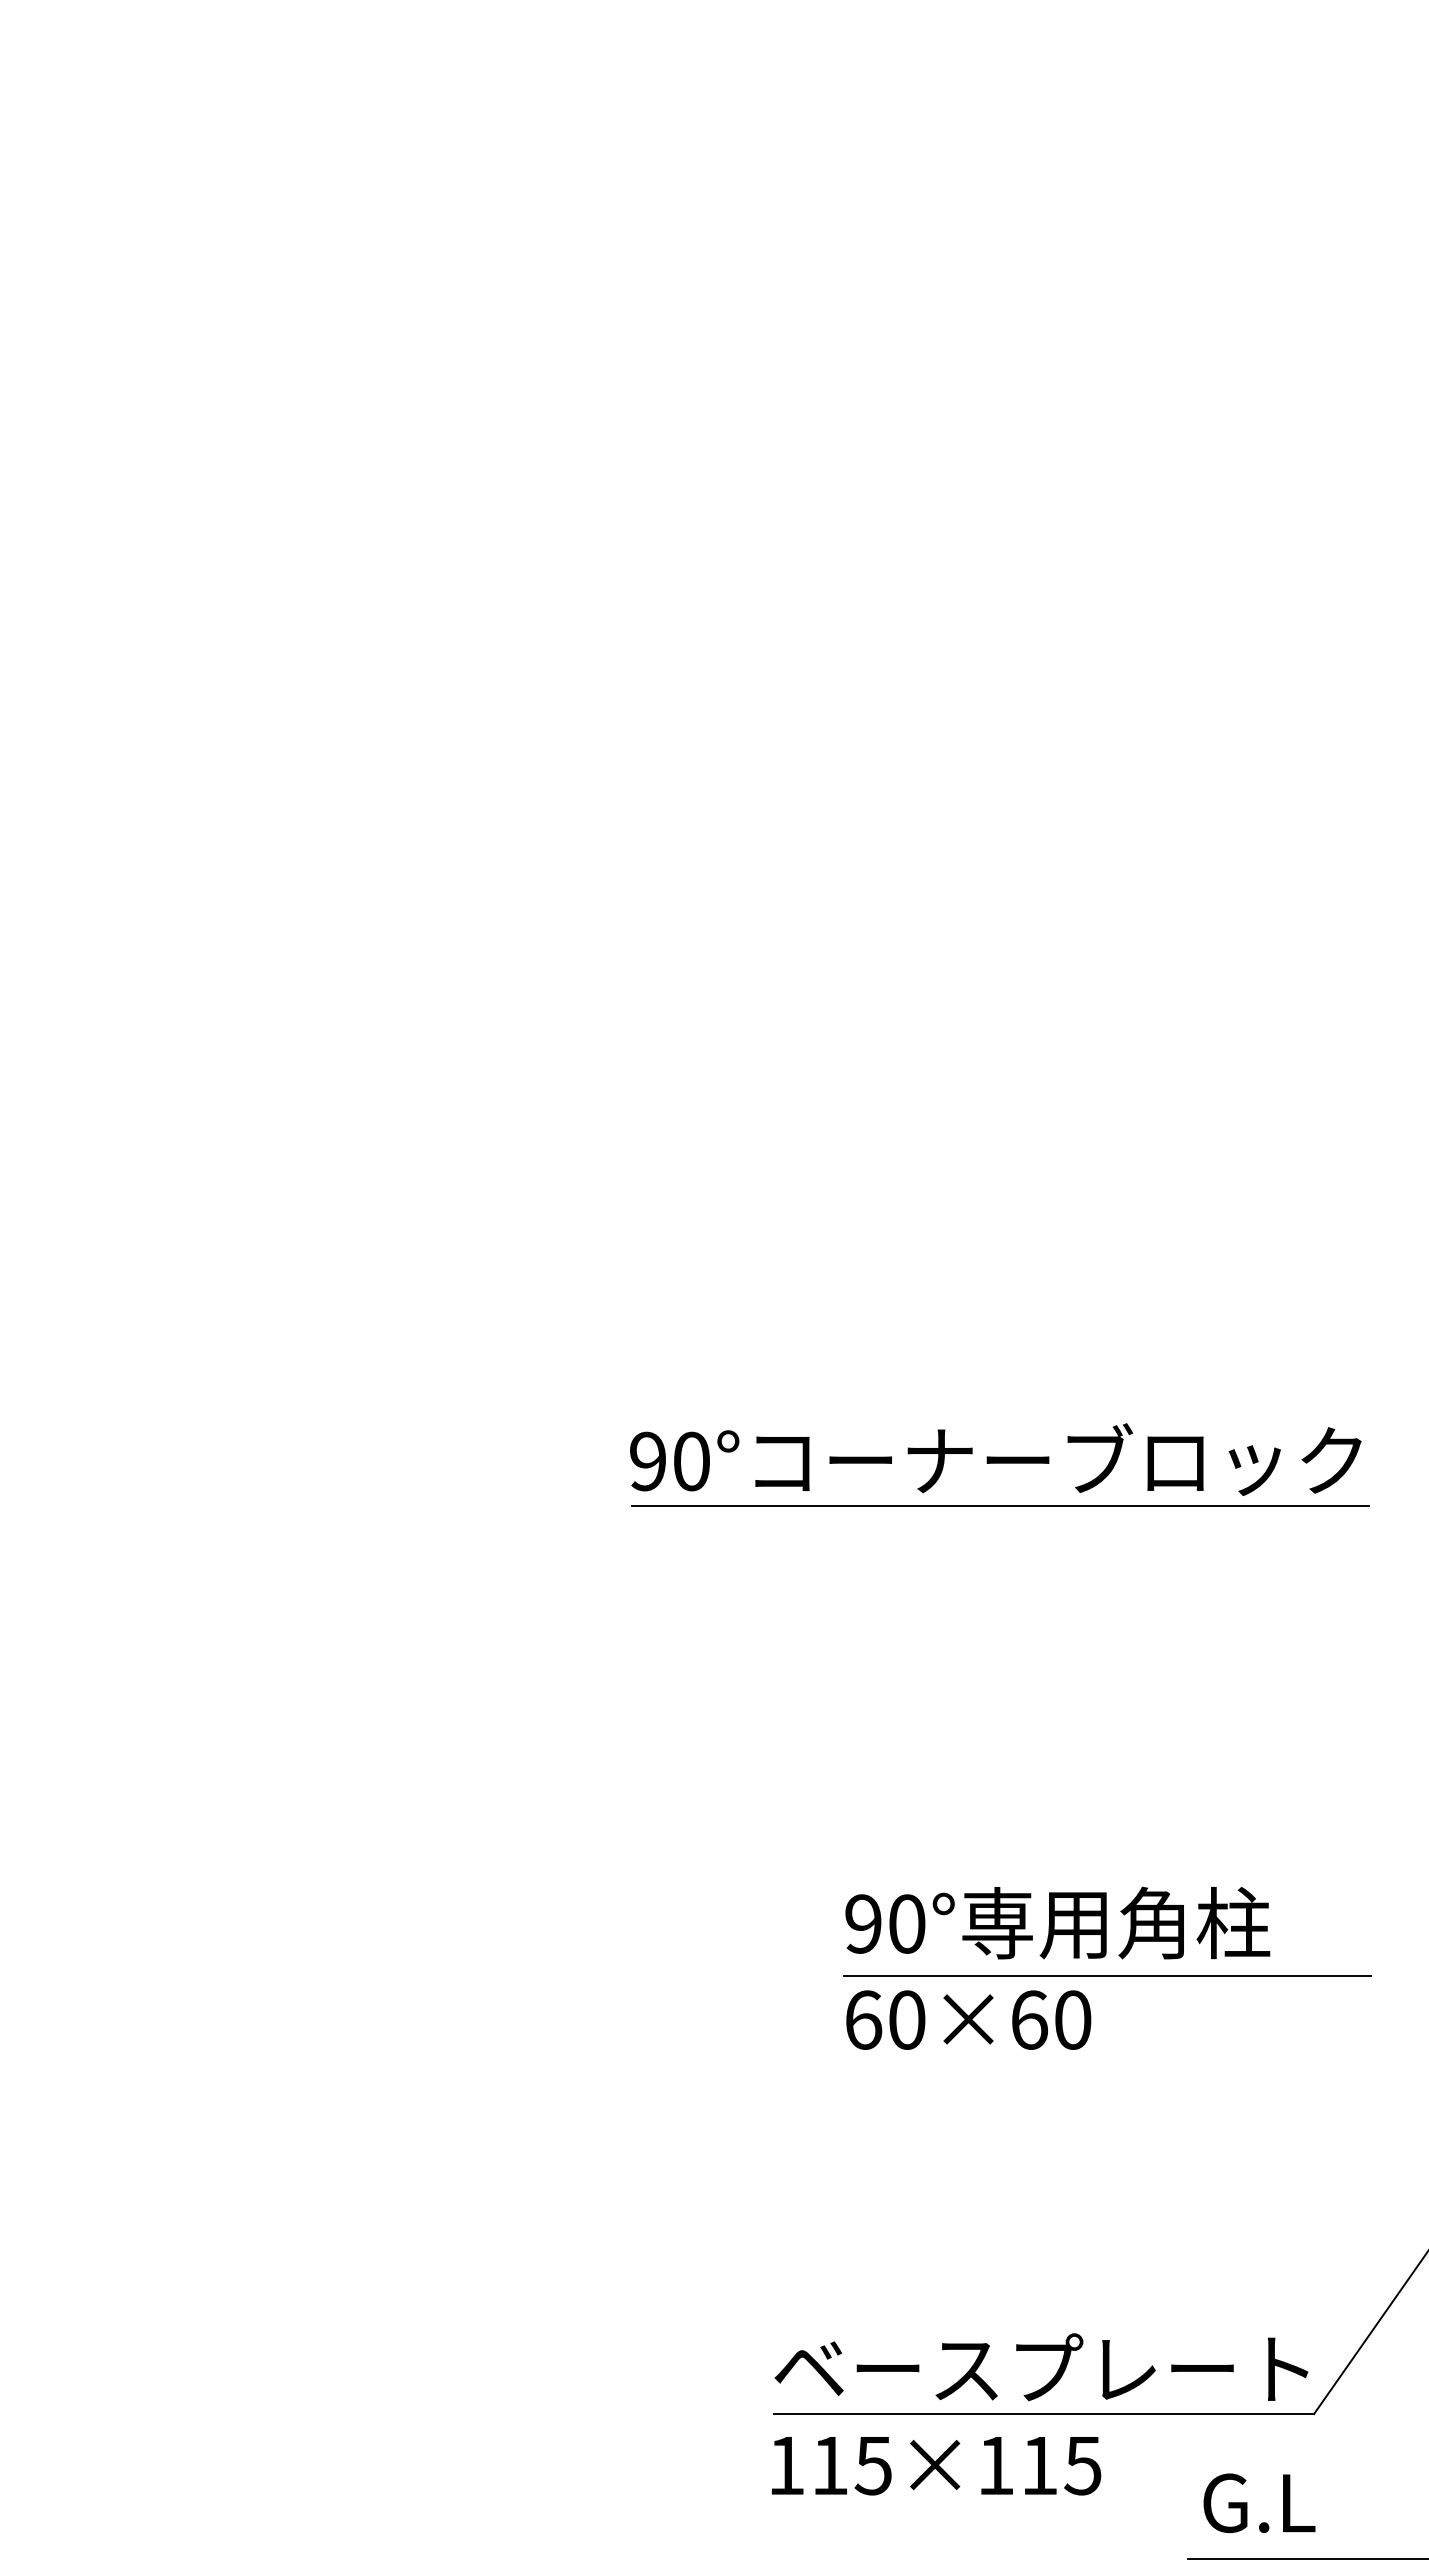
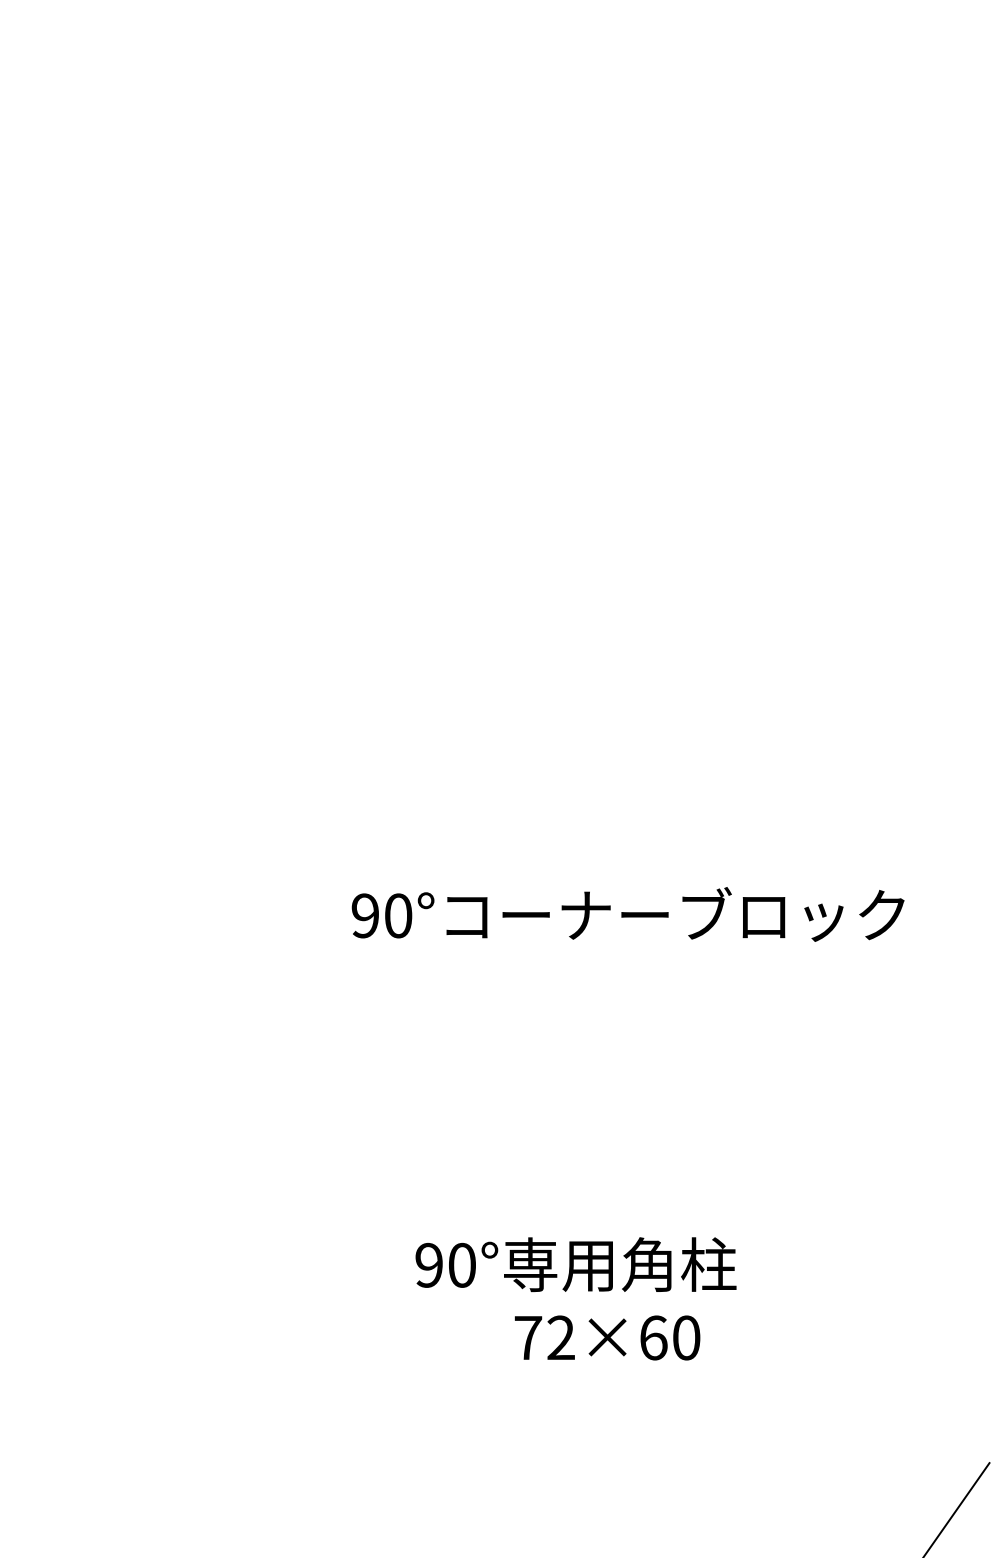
line: (1000, 1506) -> (631, 949), removed
text: (1057, 1922) -> (575, 1264), moved
line: (1106, 1976) -> (711, 1305), removed
text: (885, 2019) -> (544, 1337), 60×60 -> 72×60

